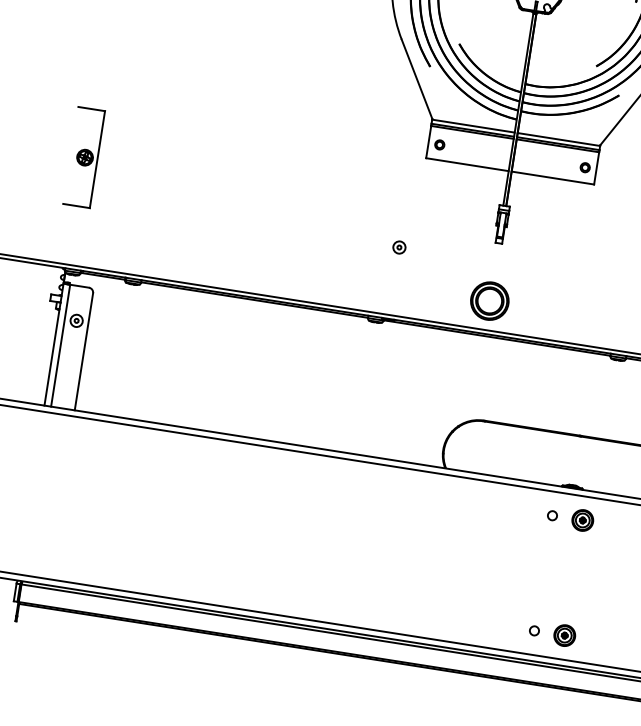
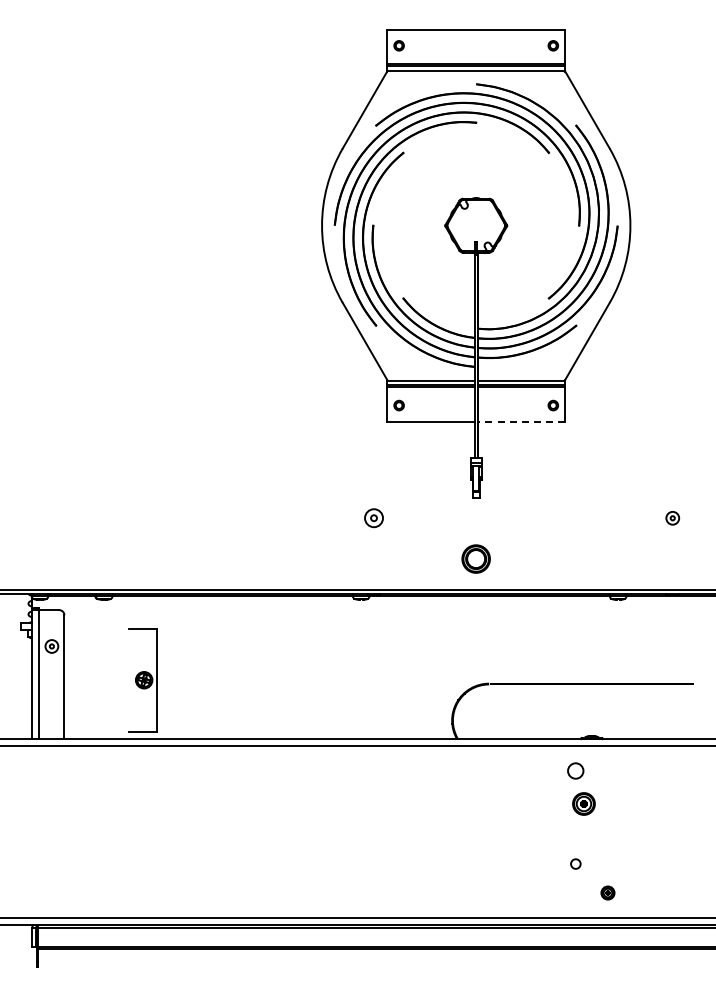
part: (83, 157) -> (142, 680), moved
line: (552, 178) -> (521, 421), solid -> dashed
part: (398, 247) -> (373, 518), size x1.4
part: (489, 300) -> (475, 558), size x0.7
circle: (552, 515) -> (575, 770), size x1.6
part: (582, 519) -> (583, 803), moved
circle: (534, 630) -> (575, 863), moved
part: (564, 635) -> (607, 892), size x0.6

